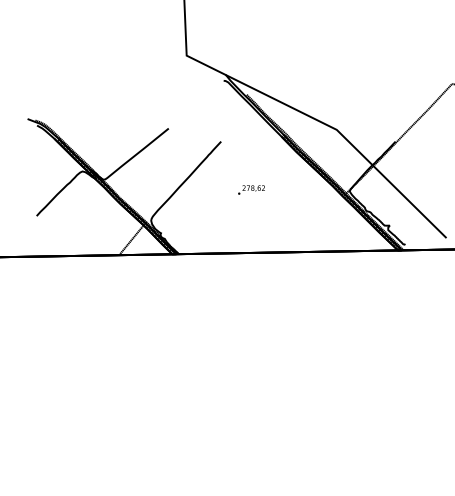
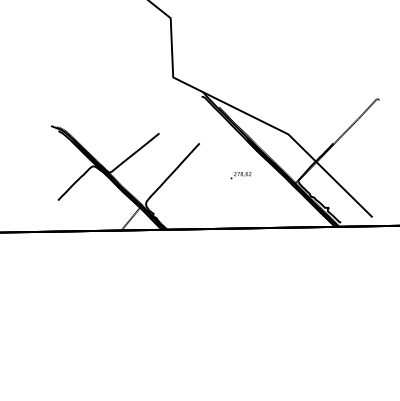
text: (250, 189) -> (240, 175), moved

